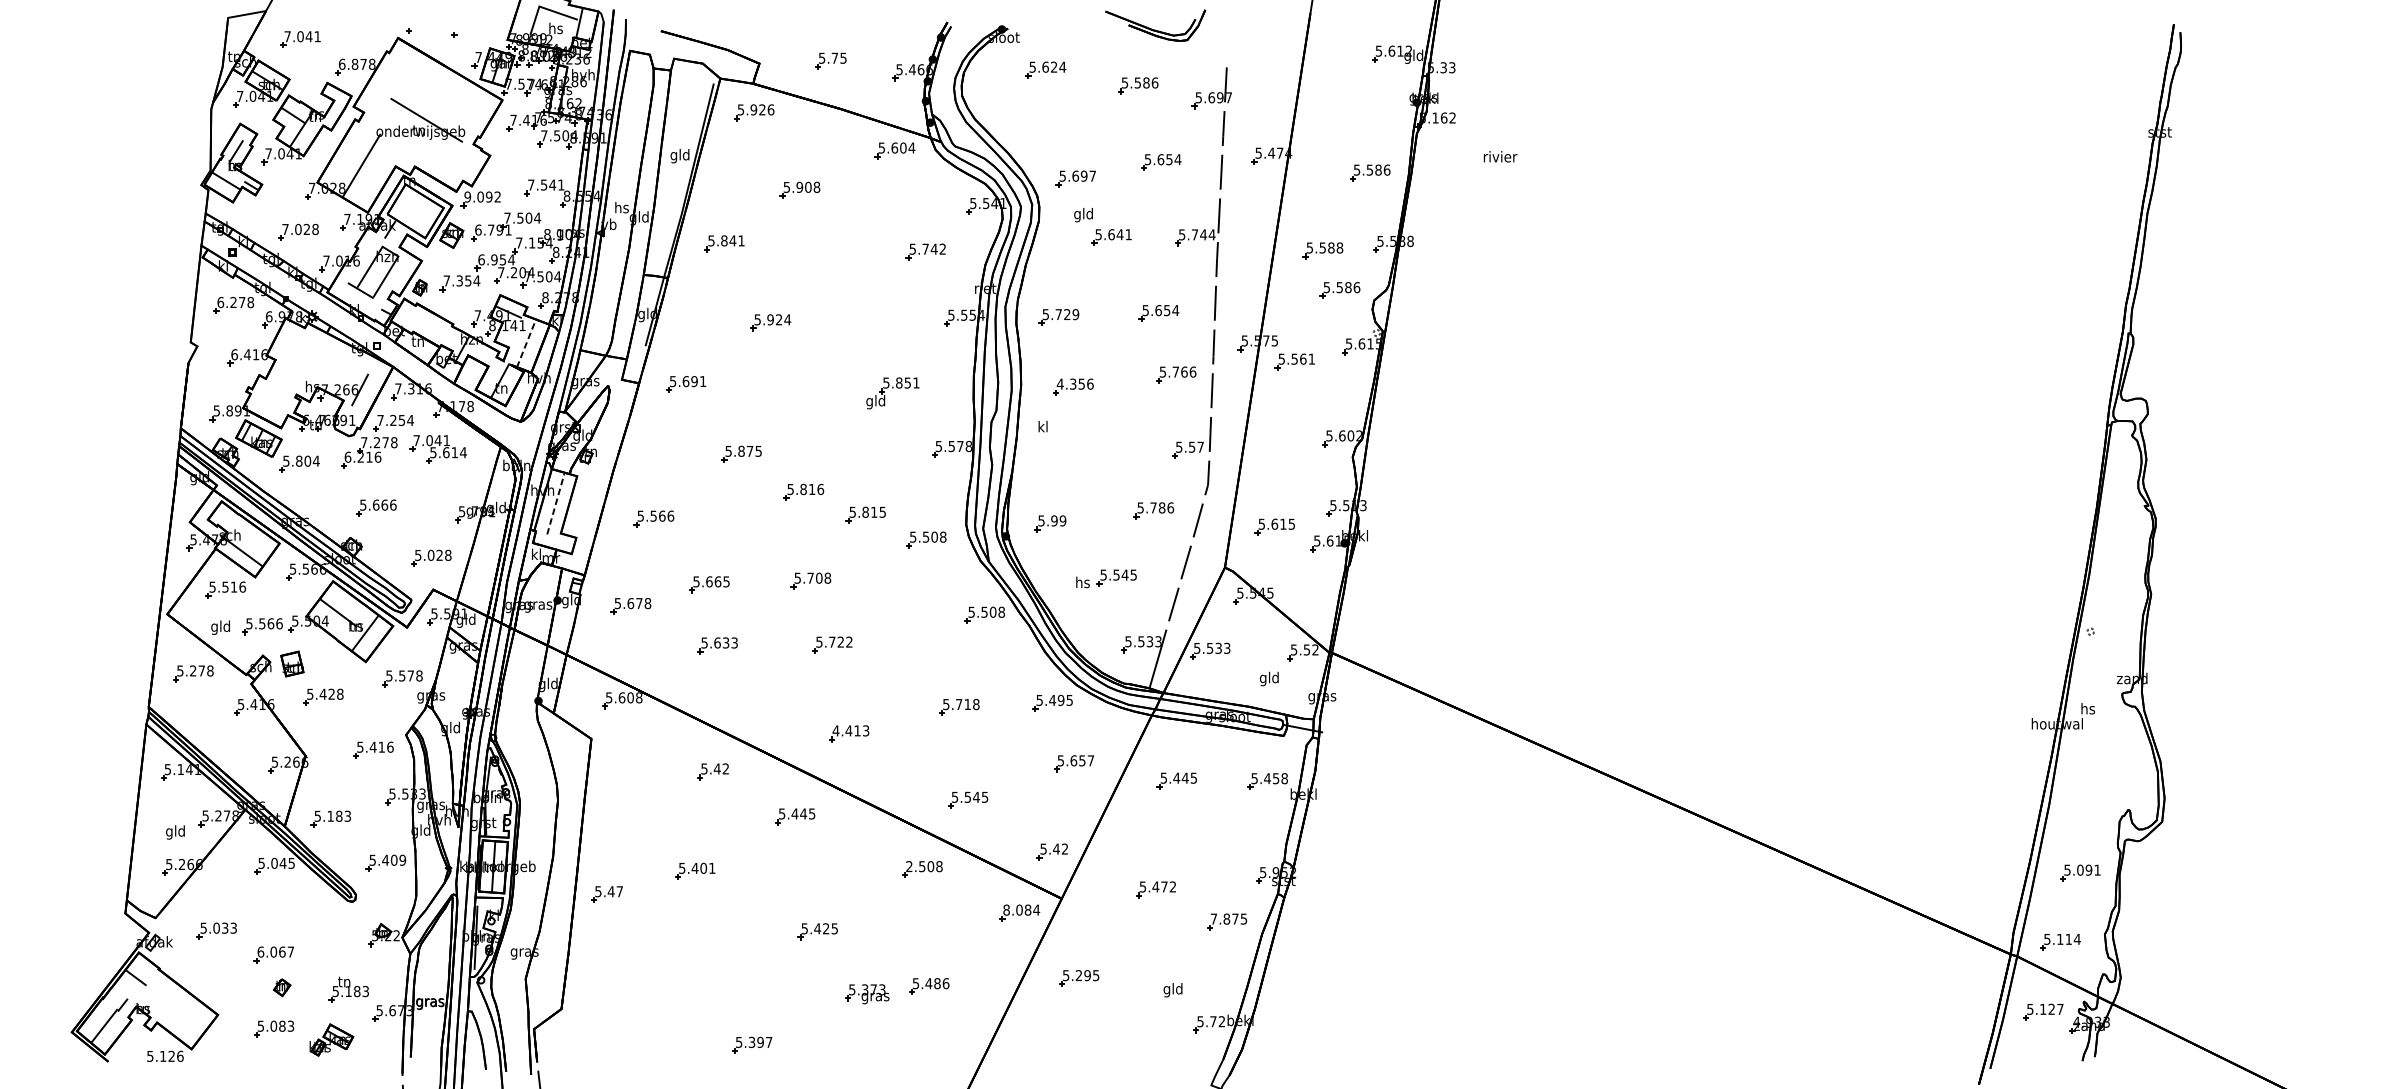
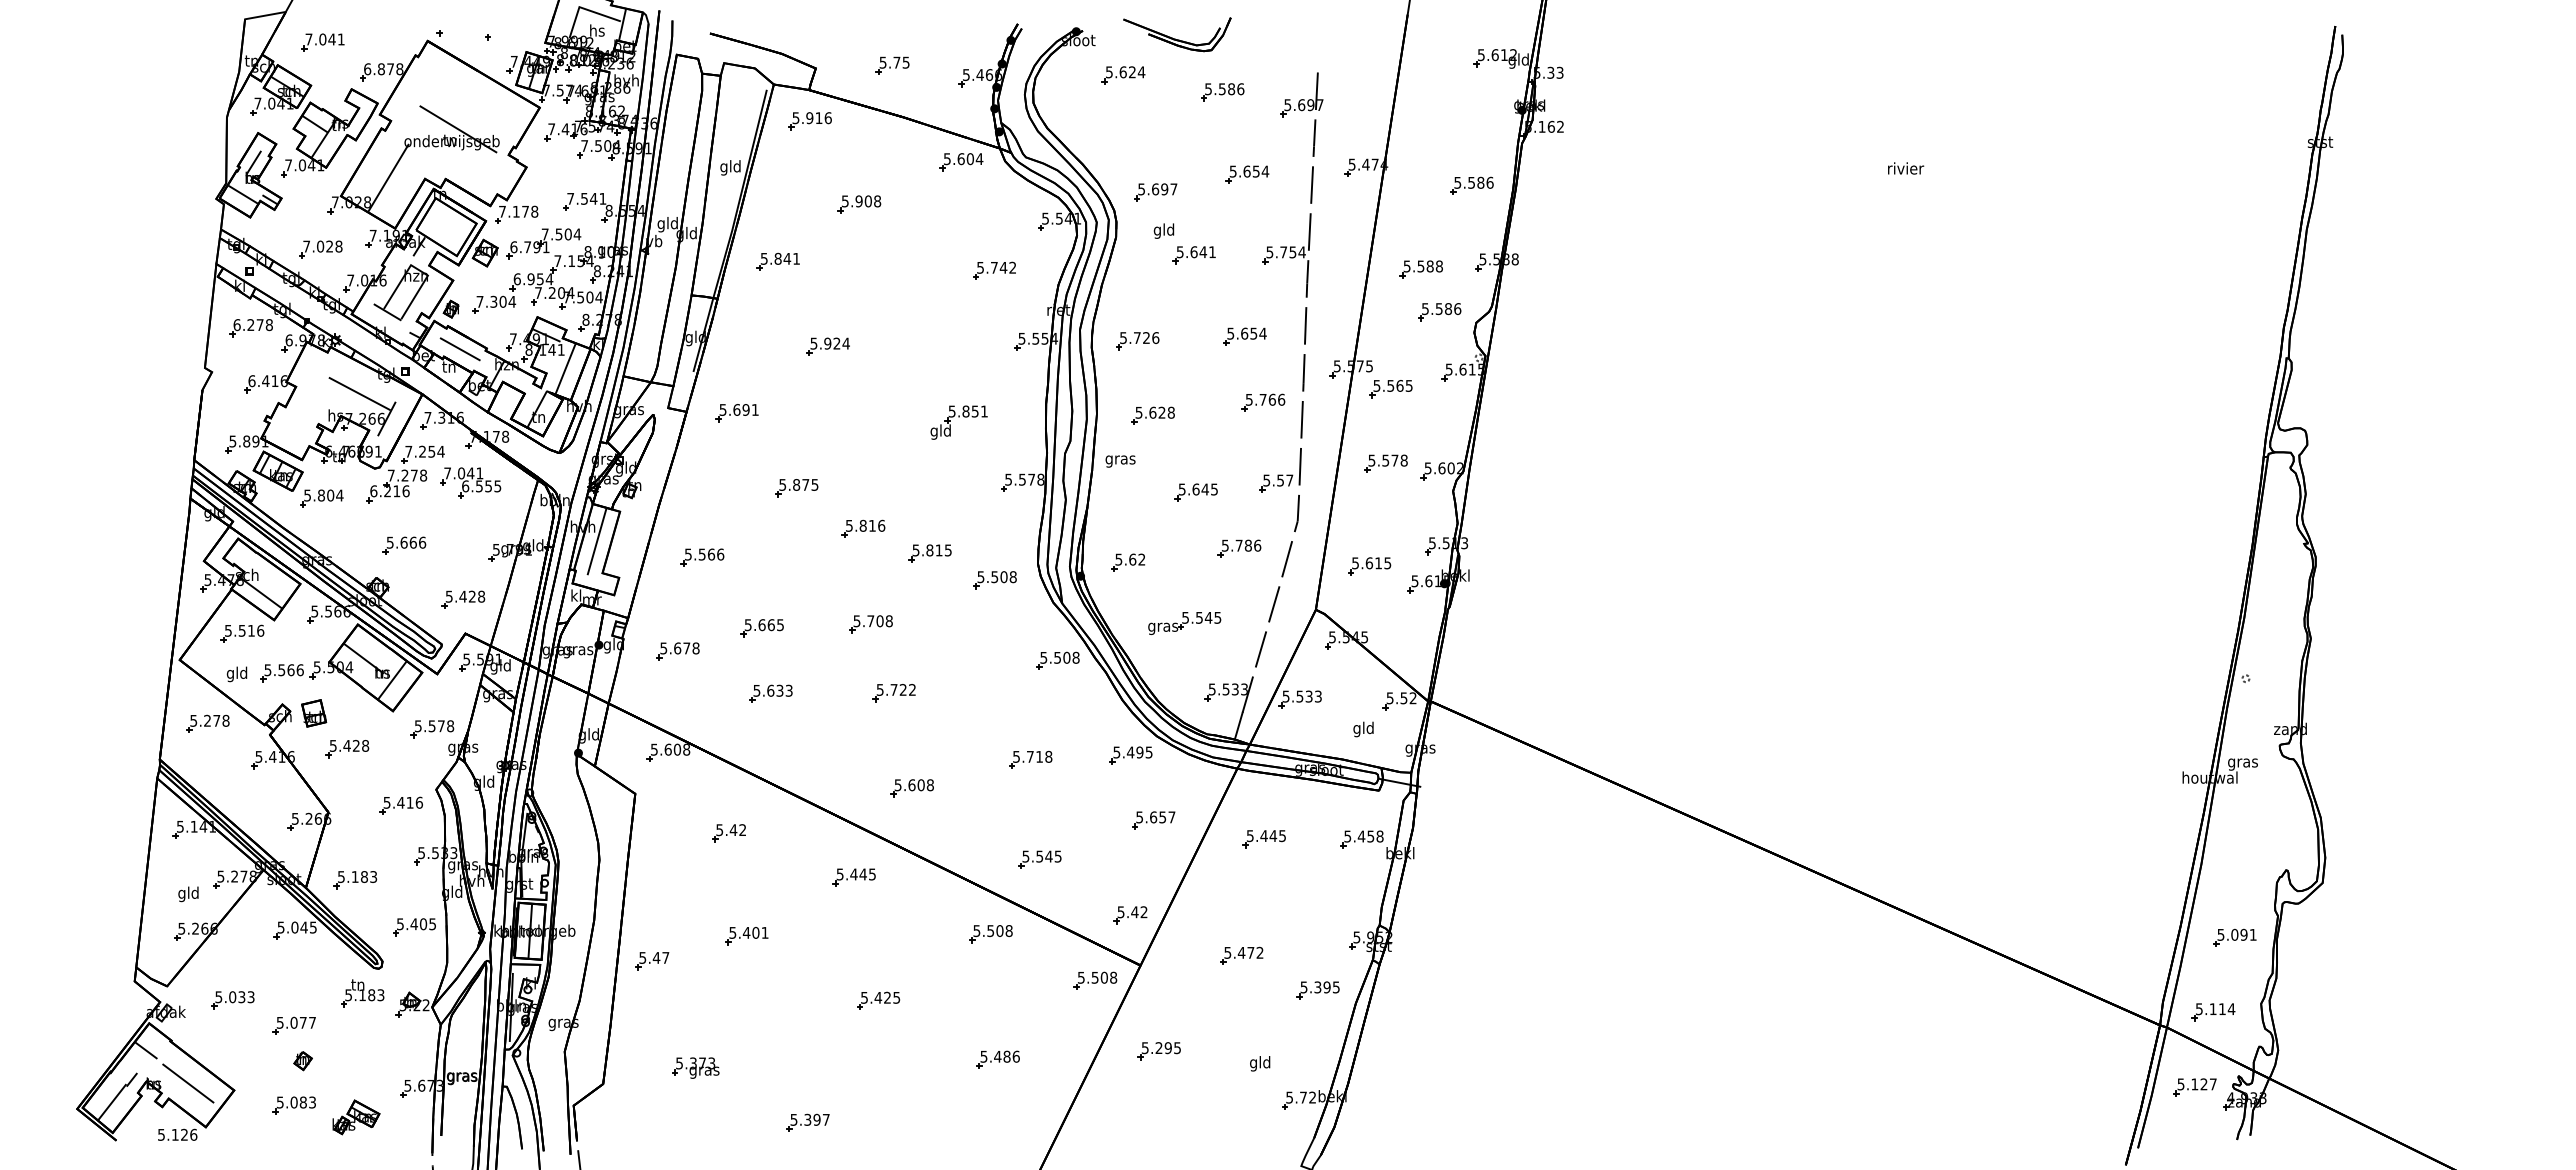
part: (1155, 25) -> (1177, 34), moved
text: (761, 109) -> (818, 117), 5.926 -> 5.916
text: (1501, 156) -> (1906, 168), moved
text: (482, 196) -> (518, 211), 9.092 -> 7.178
text: (621, 208) -> (667, 224), hs -> gld
text: (1203, 234) -> (1292, 252), 5.744 -> 5.754
text: (467, 280) -> (502, 301), 7.354 -> 7.304
text: (1075, 315) -> (1155, 338), 5.729 -> 5.726
line: (427, 325) -> (459, 349), added
line: (526, 343) -> (565, 369), dashed -> solid
text: (1311, 358) -> (1408, 385), 5.561 -> 5.565
line: (334, 366) -> (359, 393), added
text: (1074, 383) -> (1154, 412), 4.356 -> 5.628
text: (1043, 427) -> (1120, 459), kl -> gras
part: (1289, 431) -> (1385, 463), added
text: (448, 452) -> (481, 486), 5.614 -> 6.555
part: (1112, 458) -> (1195, 492), added
line: (556, 504) -> (597, 541), dashed -> solid
text: (1058, 520) -> (1137, 559), 5.99 -> 5.62
text: (430, 555) -> (462, 596), 5.028 -> 5.428
text: (1083, 584) -> (1163, 627), hs -> gras
text: (2087, 709) -> (2242, 762), hs -> gras
text: (850, 731) -> (913, 785), 4.413 -> 5.608
part: (712, 772) -> (728, 833), moved
text: (402, 859) -> (432, 923), 5.409 -> 5.405
text: (909, 867) -> (976, 931), 2.508 -> 5.508
text: (1021, 909) -> (1097, 977), 8.084 -> 5.508
text: (1224, 919) -> (1315, 987), 7.875 -> 5.395
text: (271, 951) -> (291, 1022), 6.067 -> 5.077
part: (348, 989) -> (362, 993), moved
part: (867, 993) -> (695, 1067), moved
line: (175, 1008) -> (188, 1083), added

